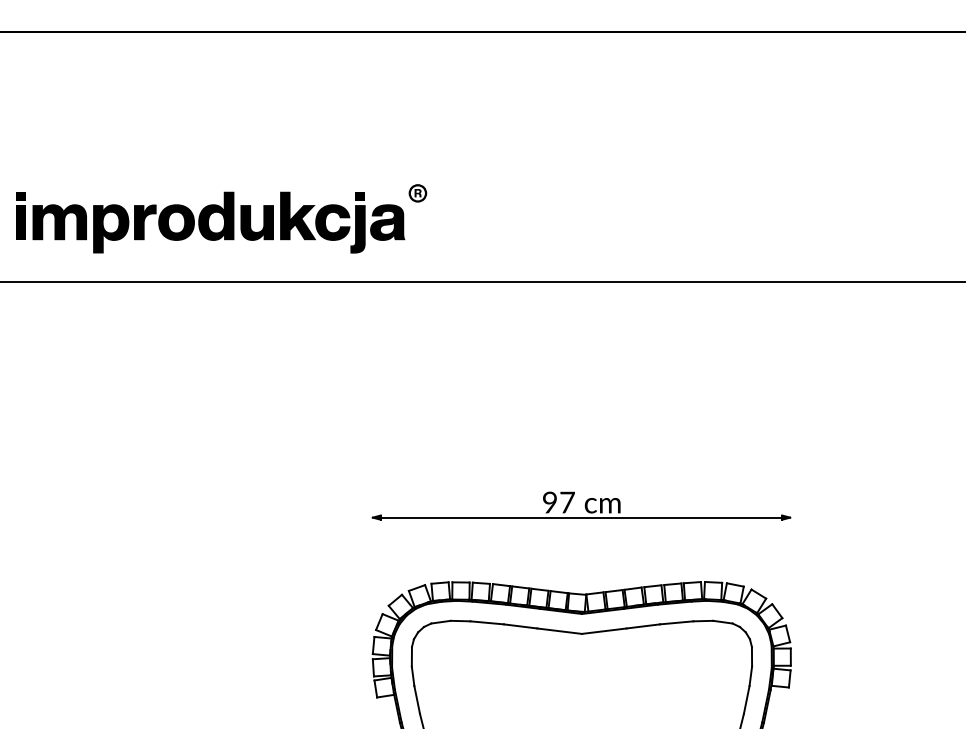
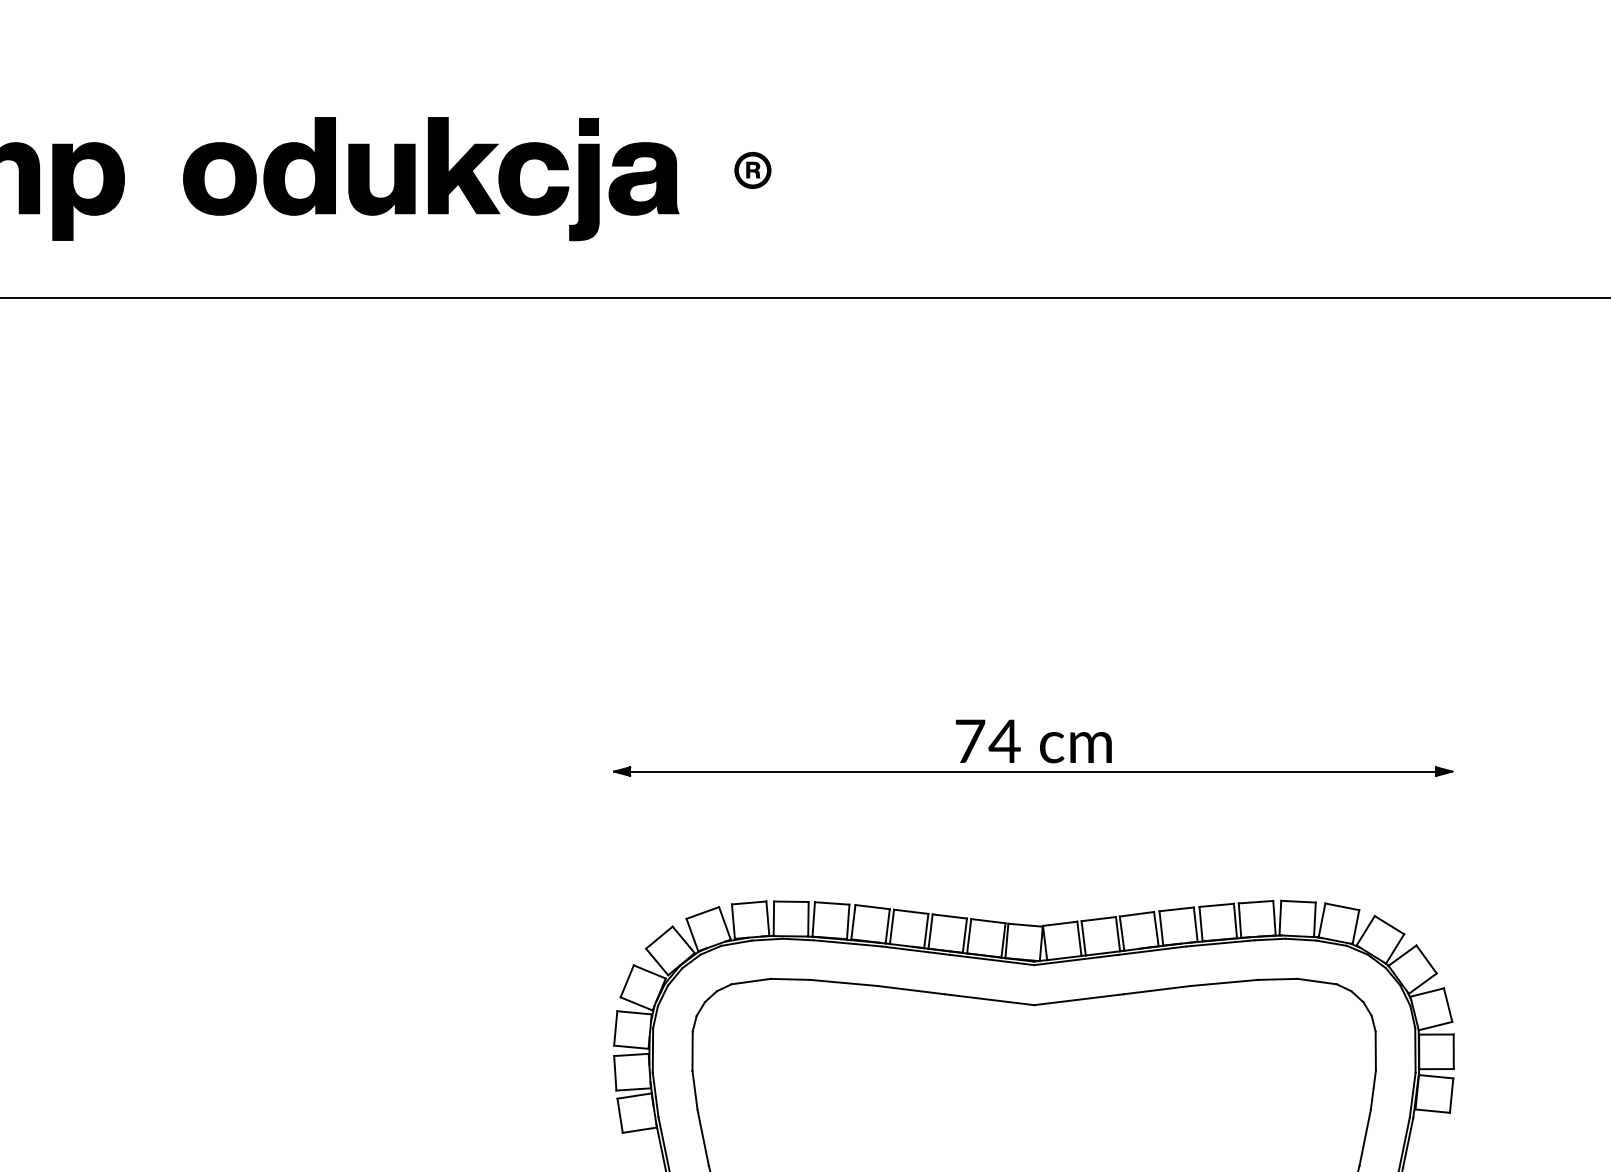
part: (417, 193) -> (752, 170), moved
fill: (145, 222) -> (157, 178), removed
text: (559, 502) -> (989, 741), 97 -> 74

